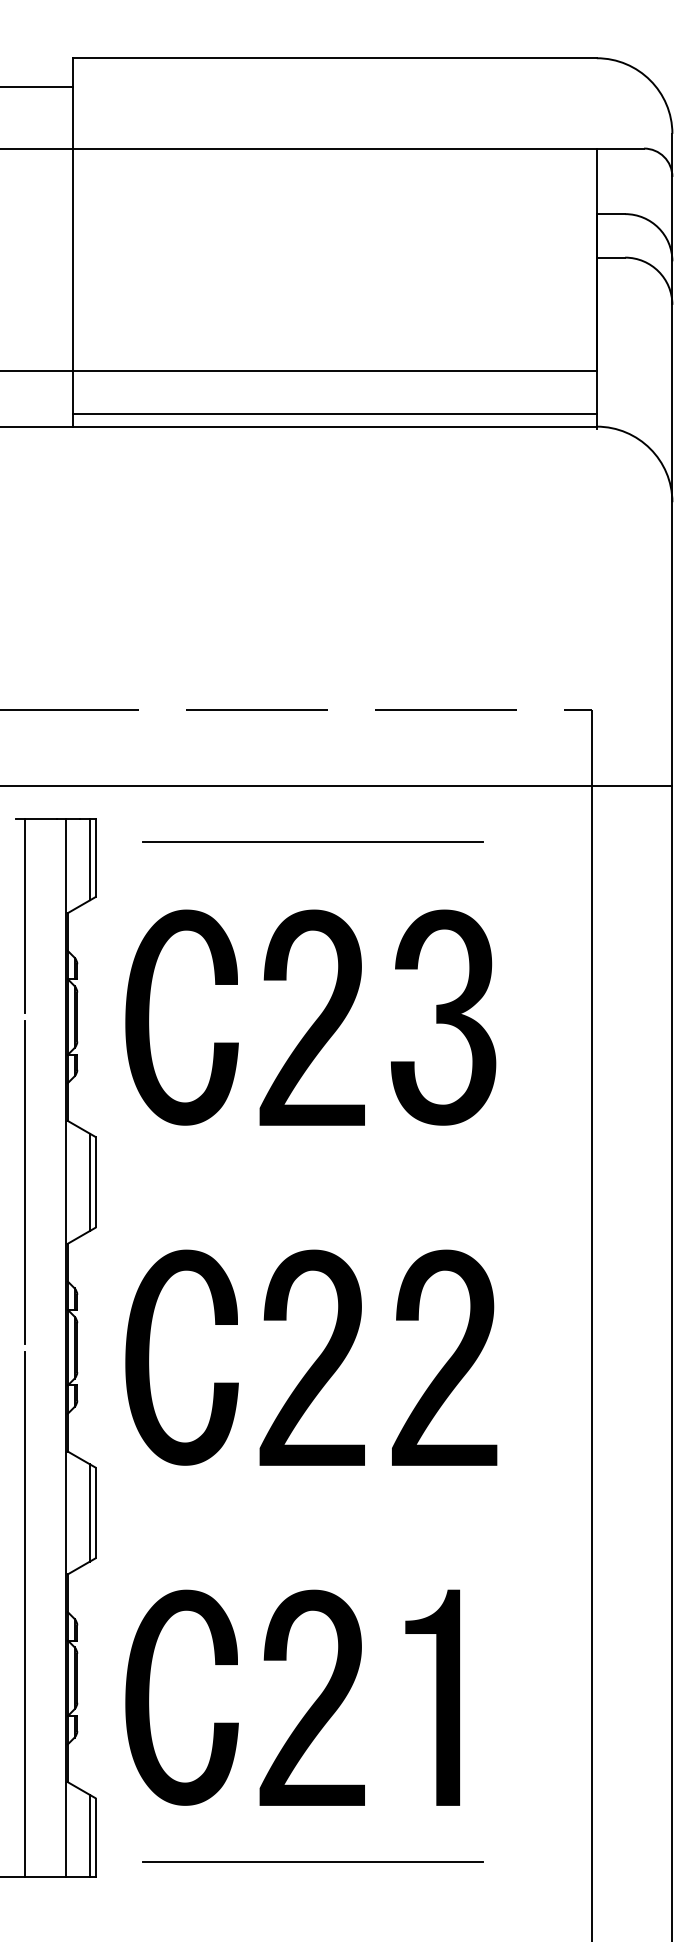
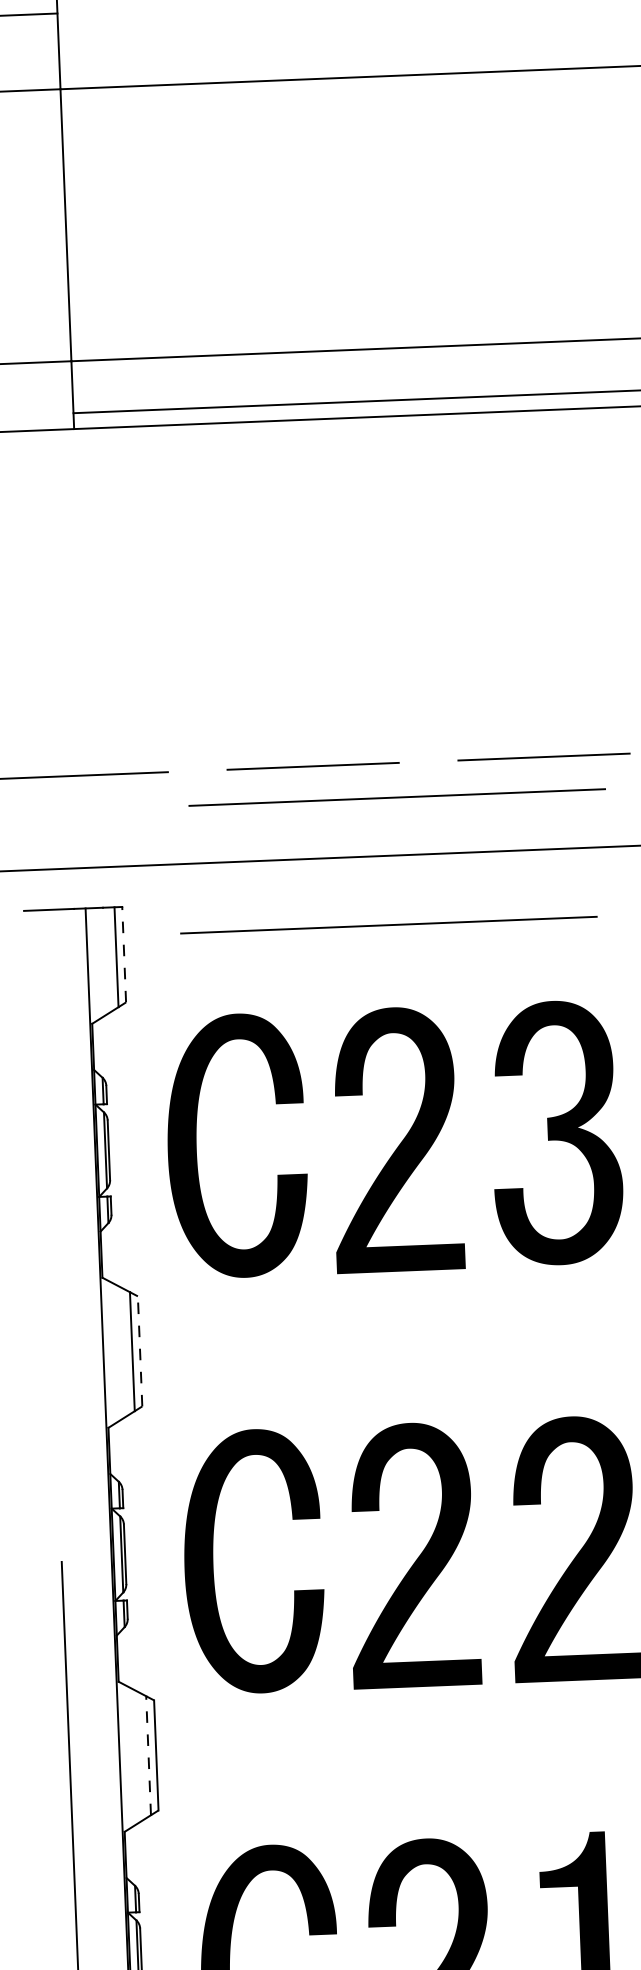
line: (323, 737) -> (396, 796), added
line: (96, 857) -> (124, 954), solid -> dashed
line: (25, 915) -> (40, 1028), removed
line: (96, 1181) -> (140, 1350), solid -> dashed
line: (25, 1182) -> (53, 1355), removed
line: (89, 1512) -> (148, 1755), solid -> dashed

